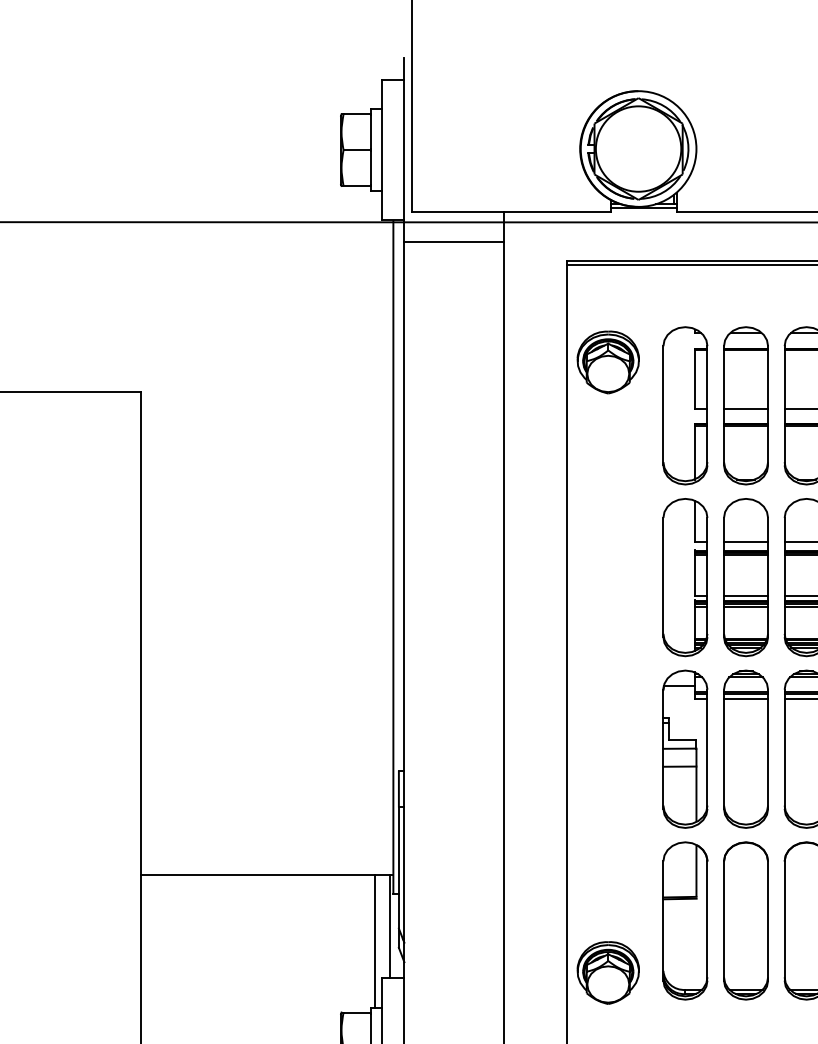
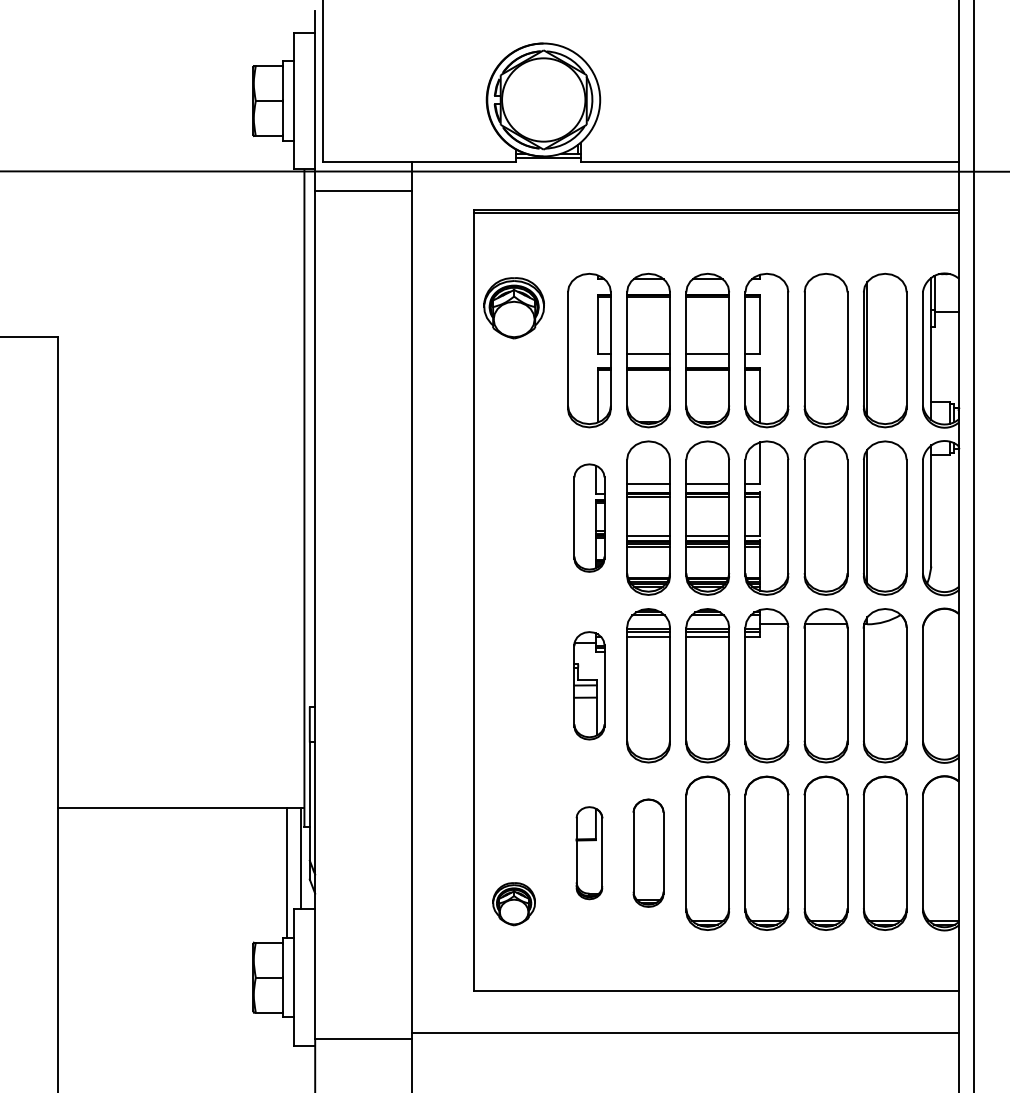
part: (685, 576) -> (589, 517), size x0.7
part: (685, 749) -> (589, 685), size x0.7
part: (685, 920) -> (589, 852), size x0.6
part: (745, 920) -> (648, 852), size x0.7
part: (607, 973) -> (513, 904), size x0.7

